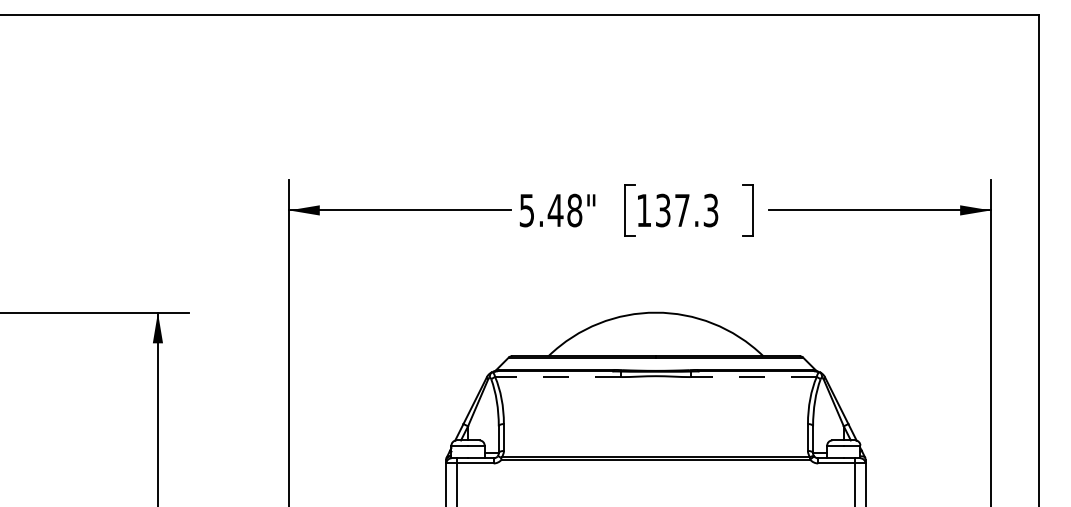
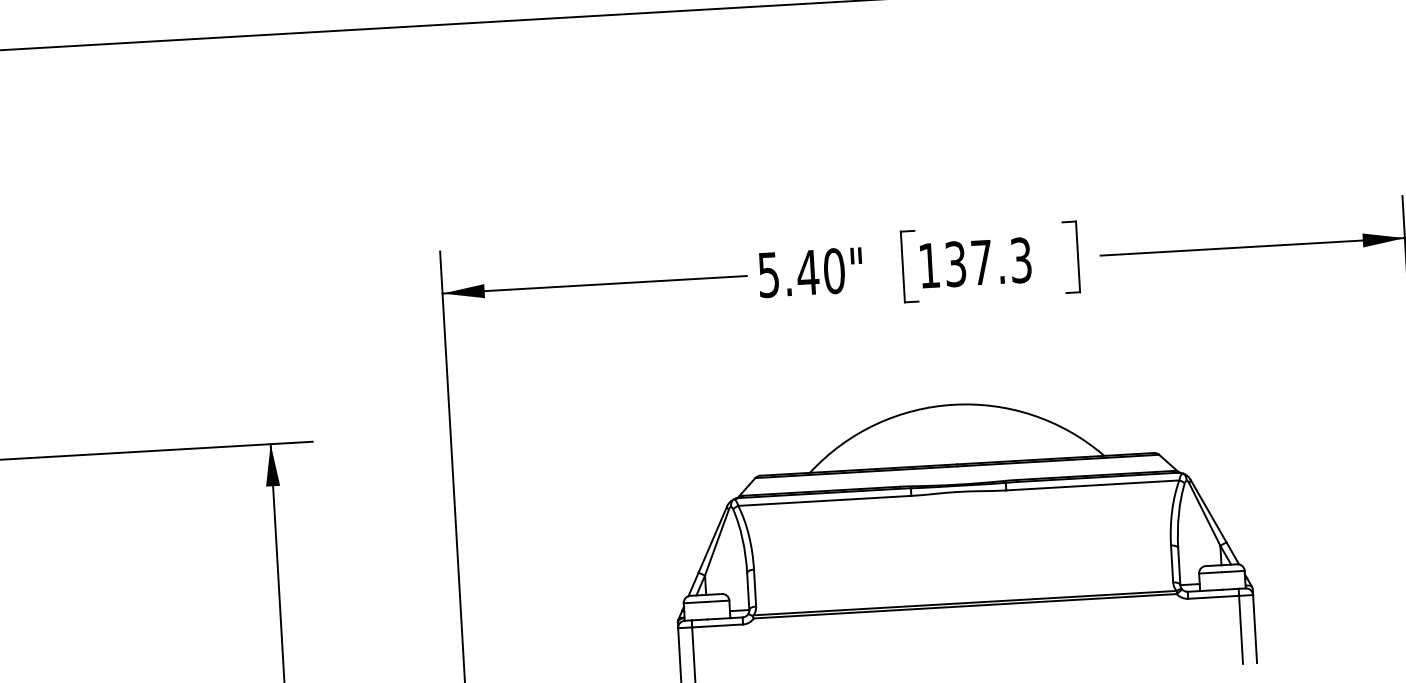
text: (574, 210) -> (833, 271), 5.48" -> 5.40"
line: (557, 377) -> (823, 501), dashed -> solid
line: (753, 377) -> (1092, 486), dashed -> solid

